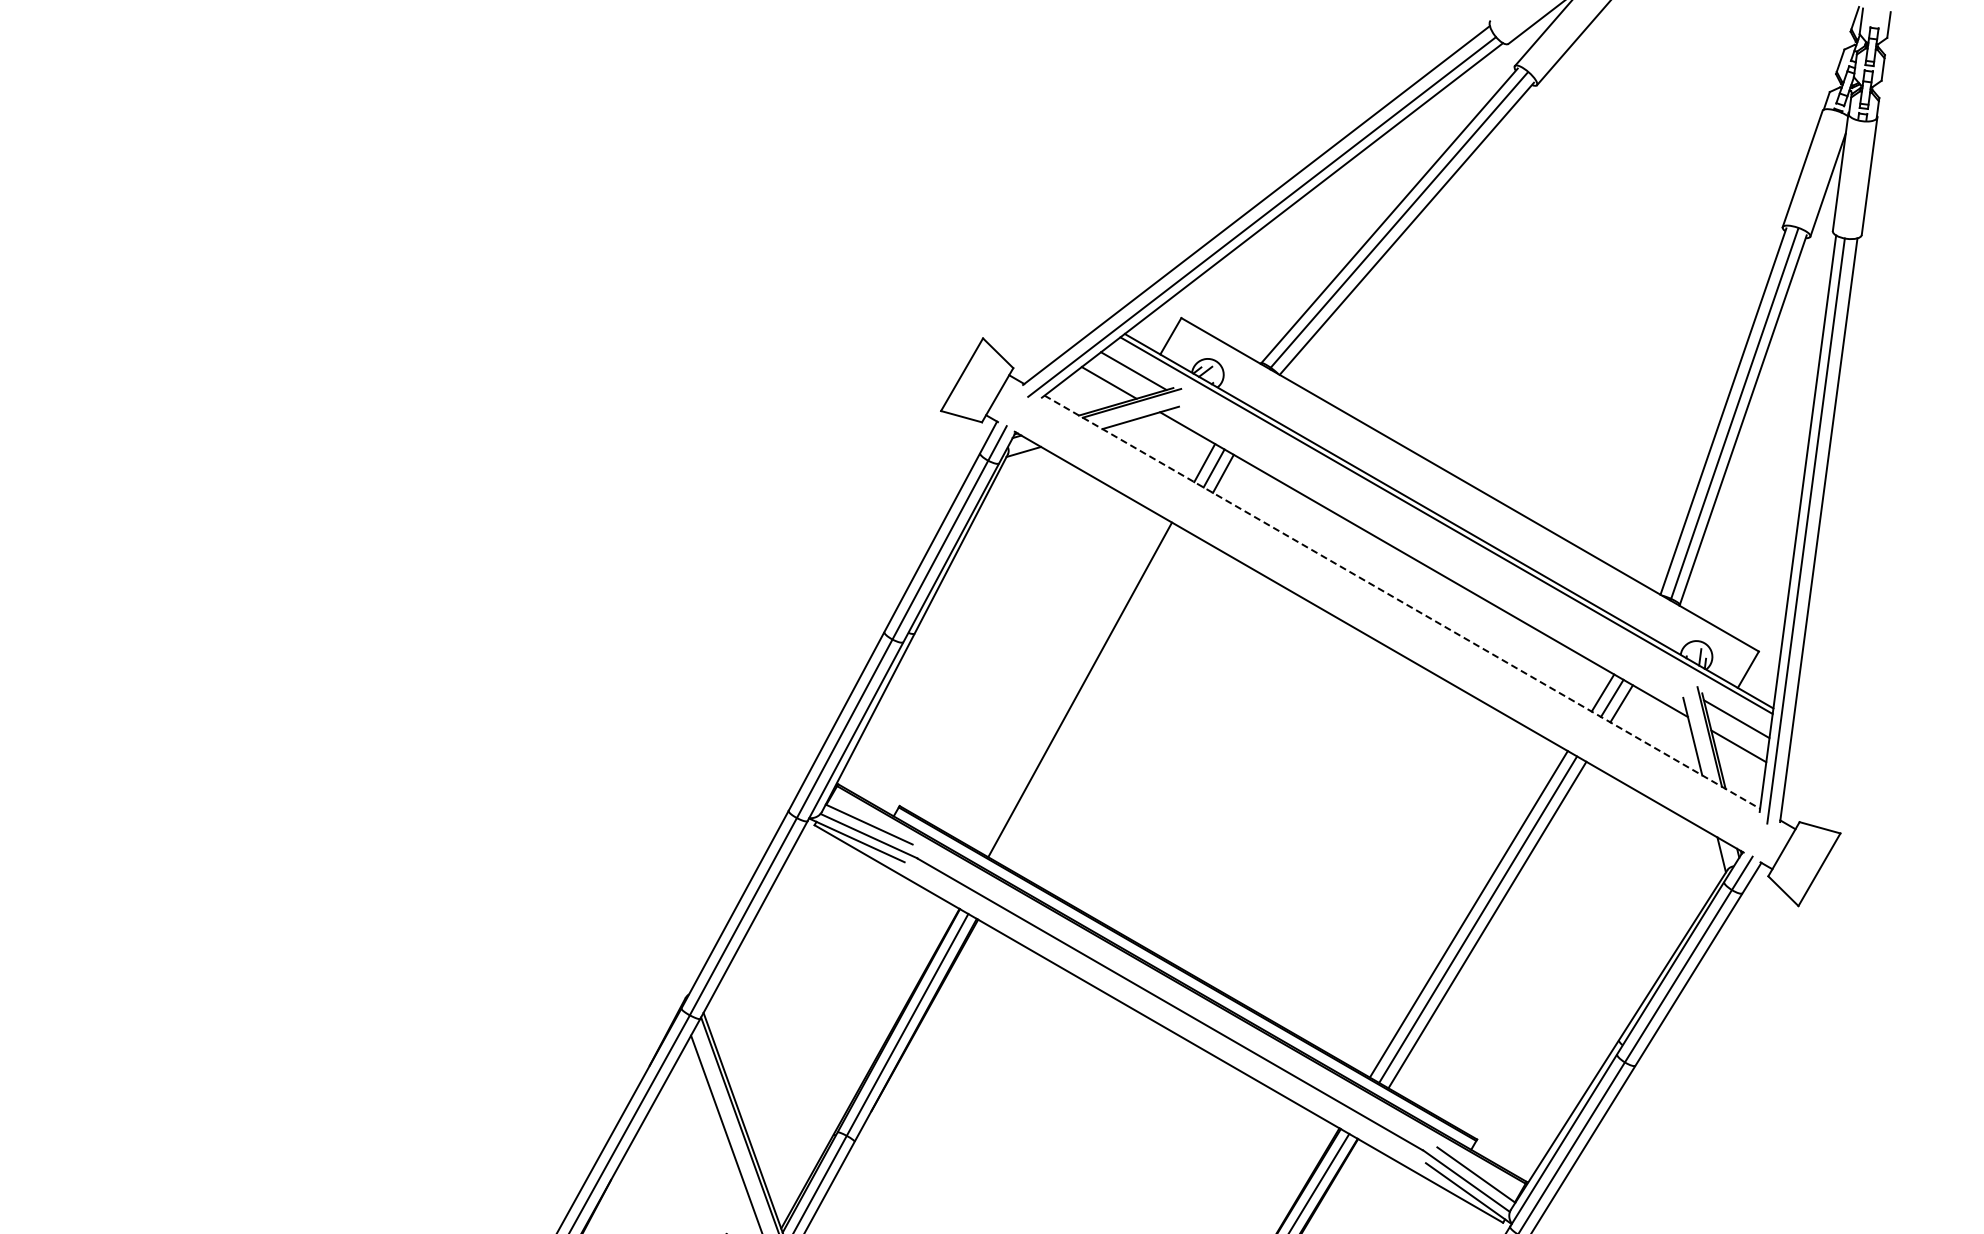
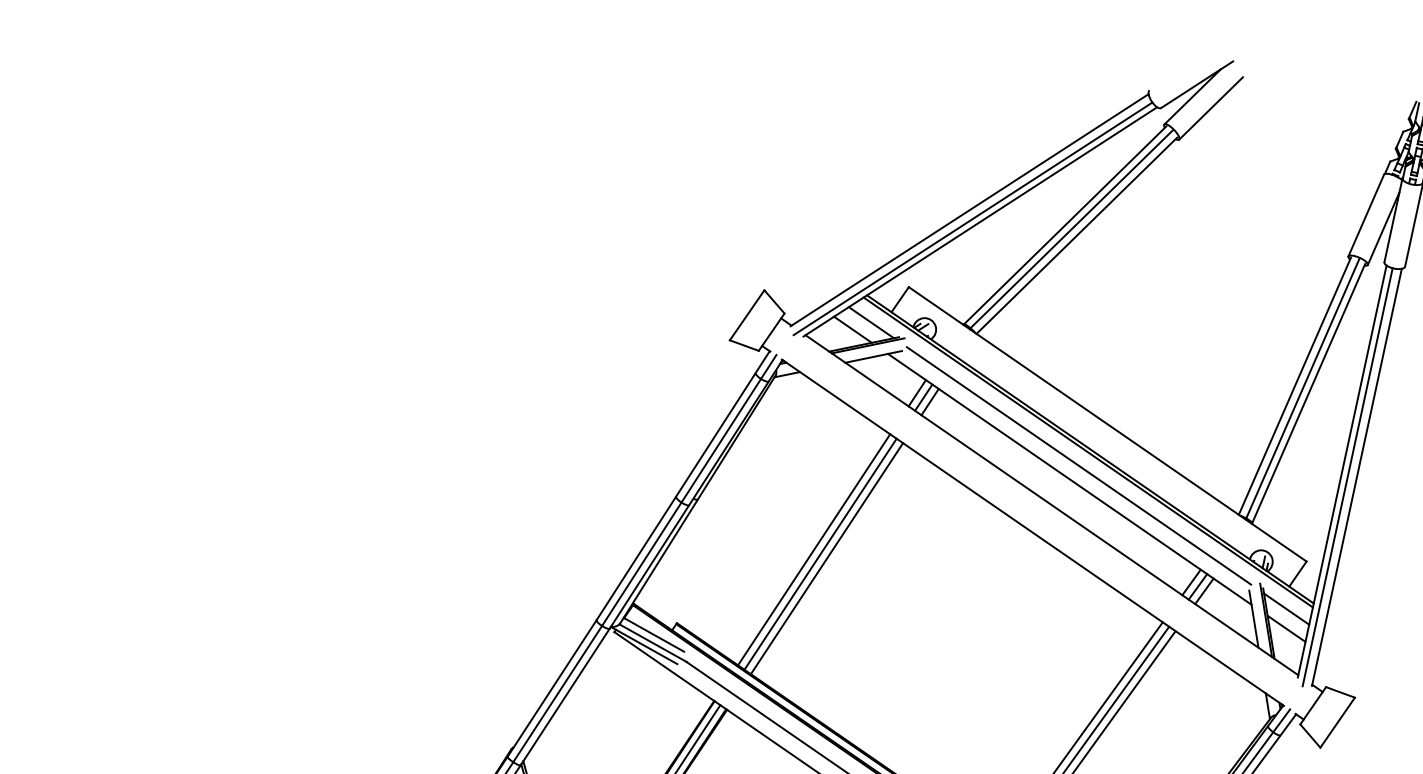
line: (1435, 544) -> (1079, 465), added
line: (1402, 602) -> (1052, 505), dashed -> solid
line: (1089, 695) -> (820, 554), added
line: (1098, 700) -> (826, 558), added

